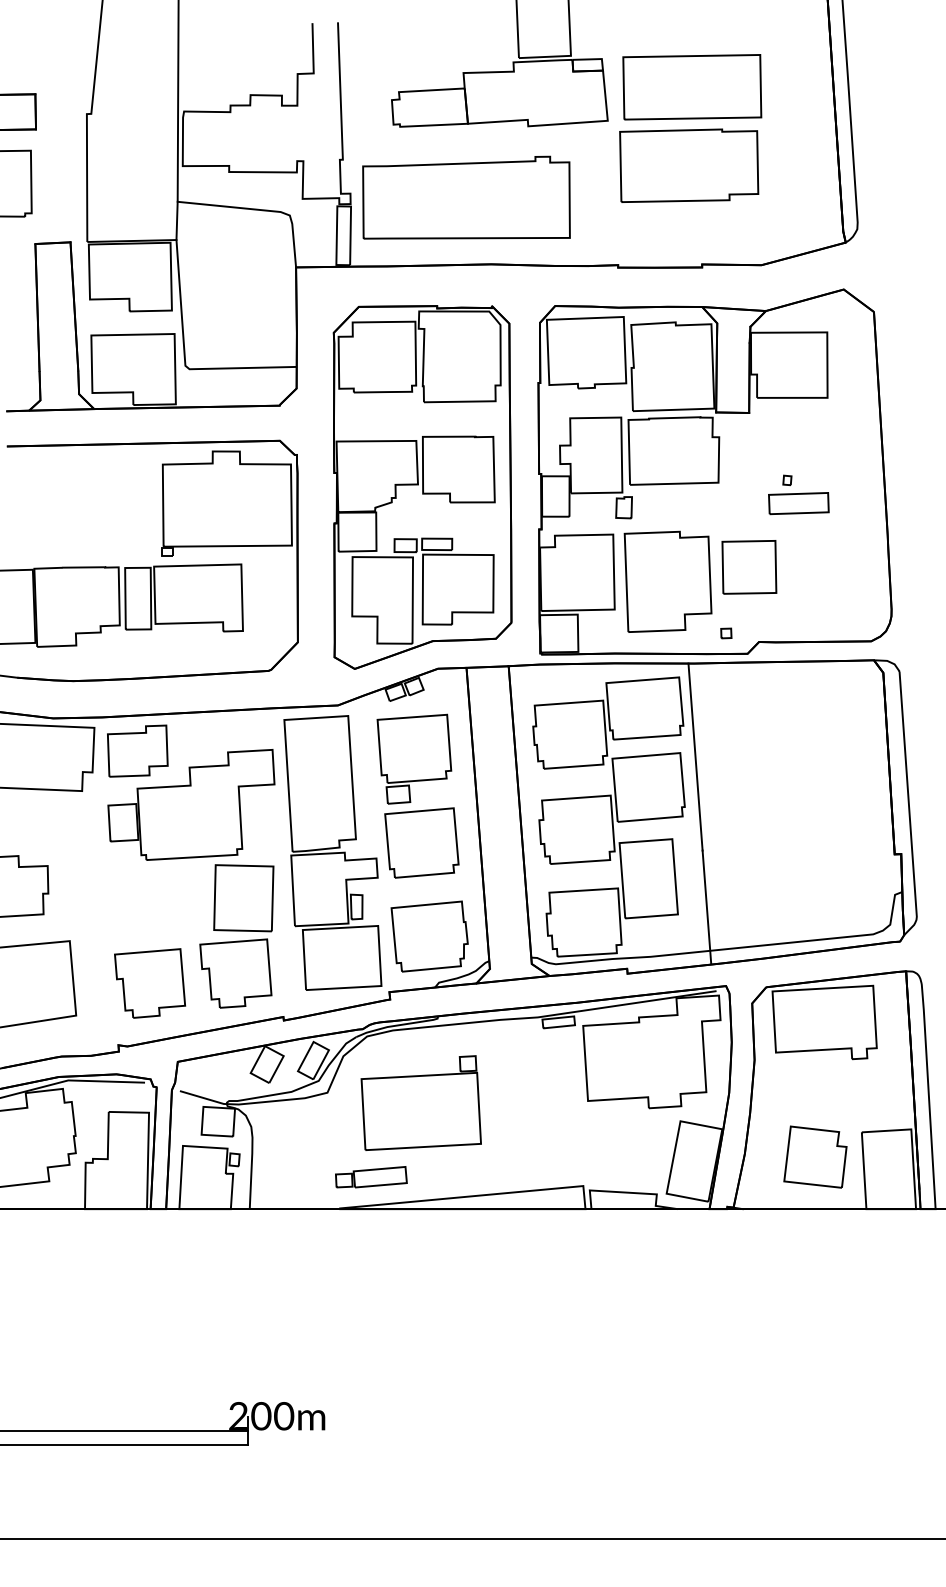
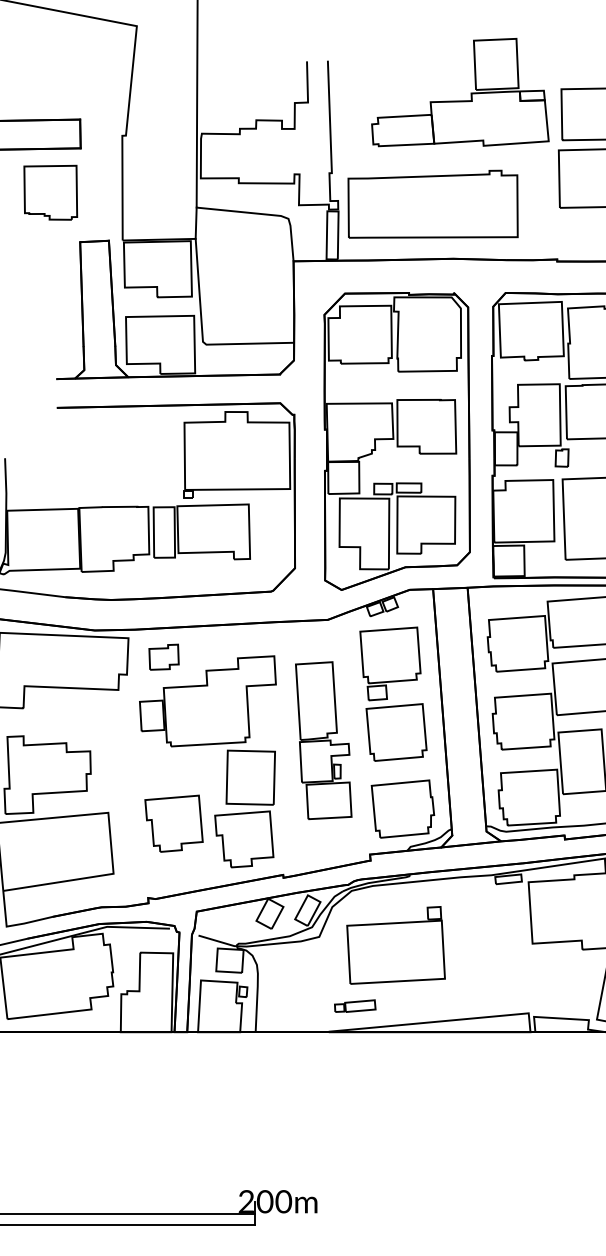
part: (137, 750) -> (163, 656), size x0.6
part: (332, 852) -> (323, 740), size x0.7
part: (150, 983) -> (174, 823), moved
part: (371, 1177) -> (355, 1006), size x0.7

